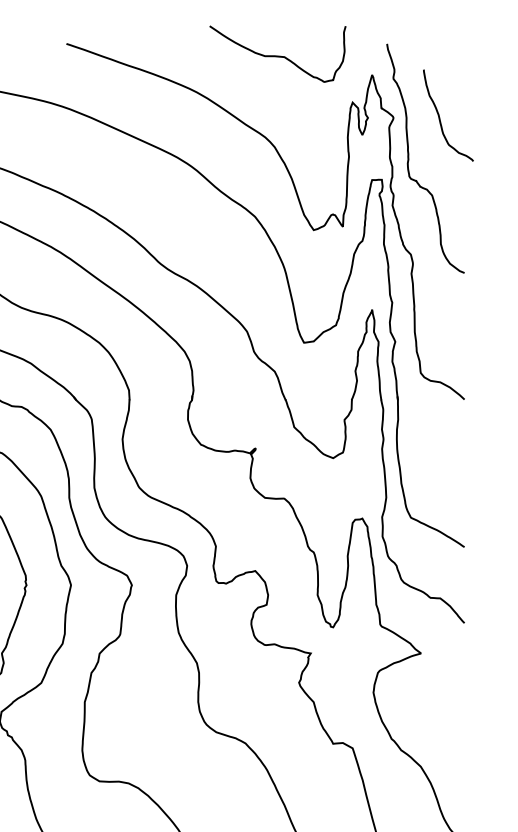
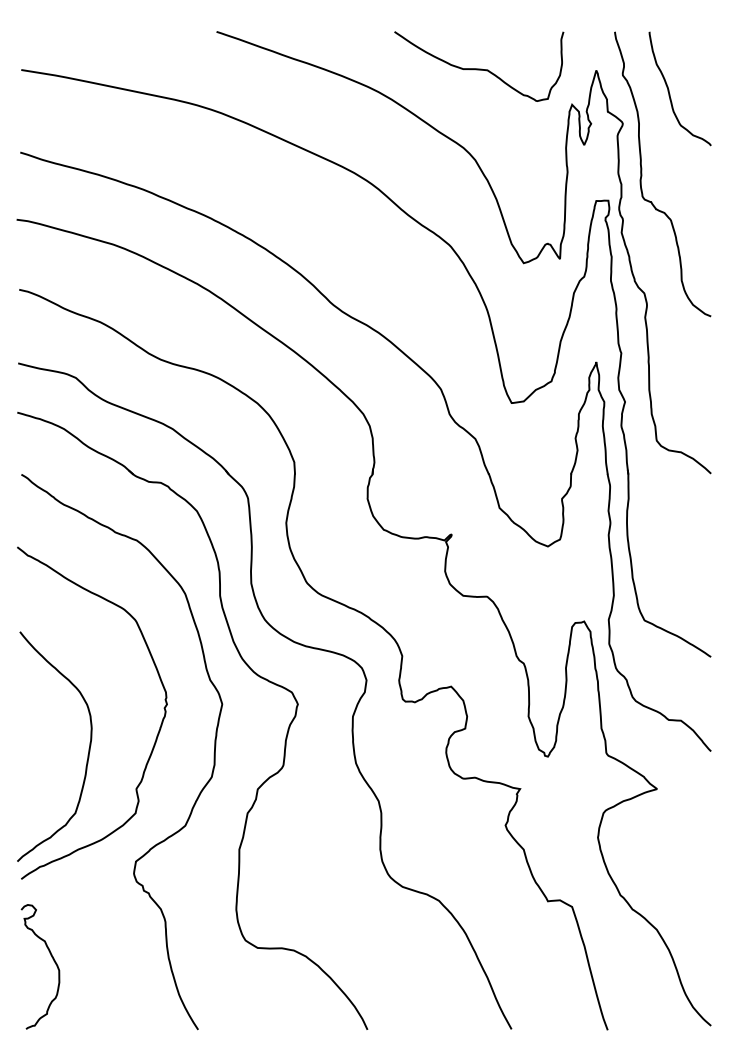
curve: (278, 55) -> (479, 68), moved
curve: (439, 116) -> (669, 89), moved

